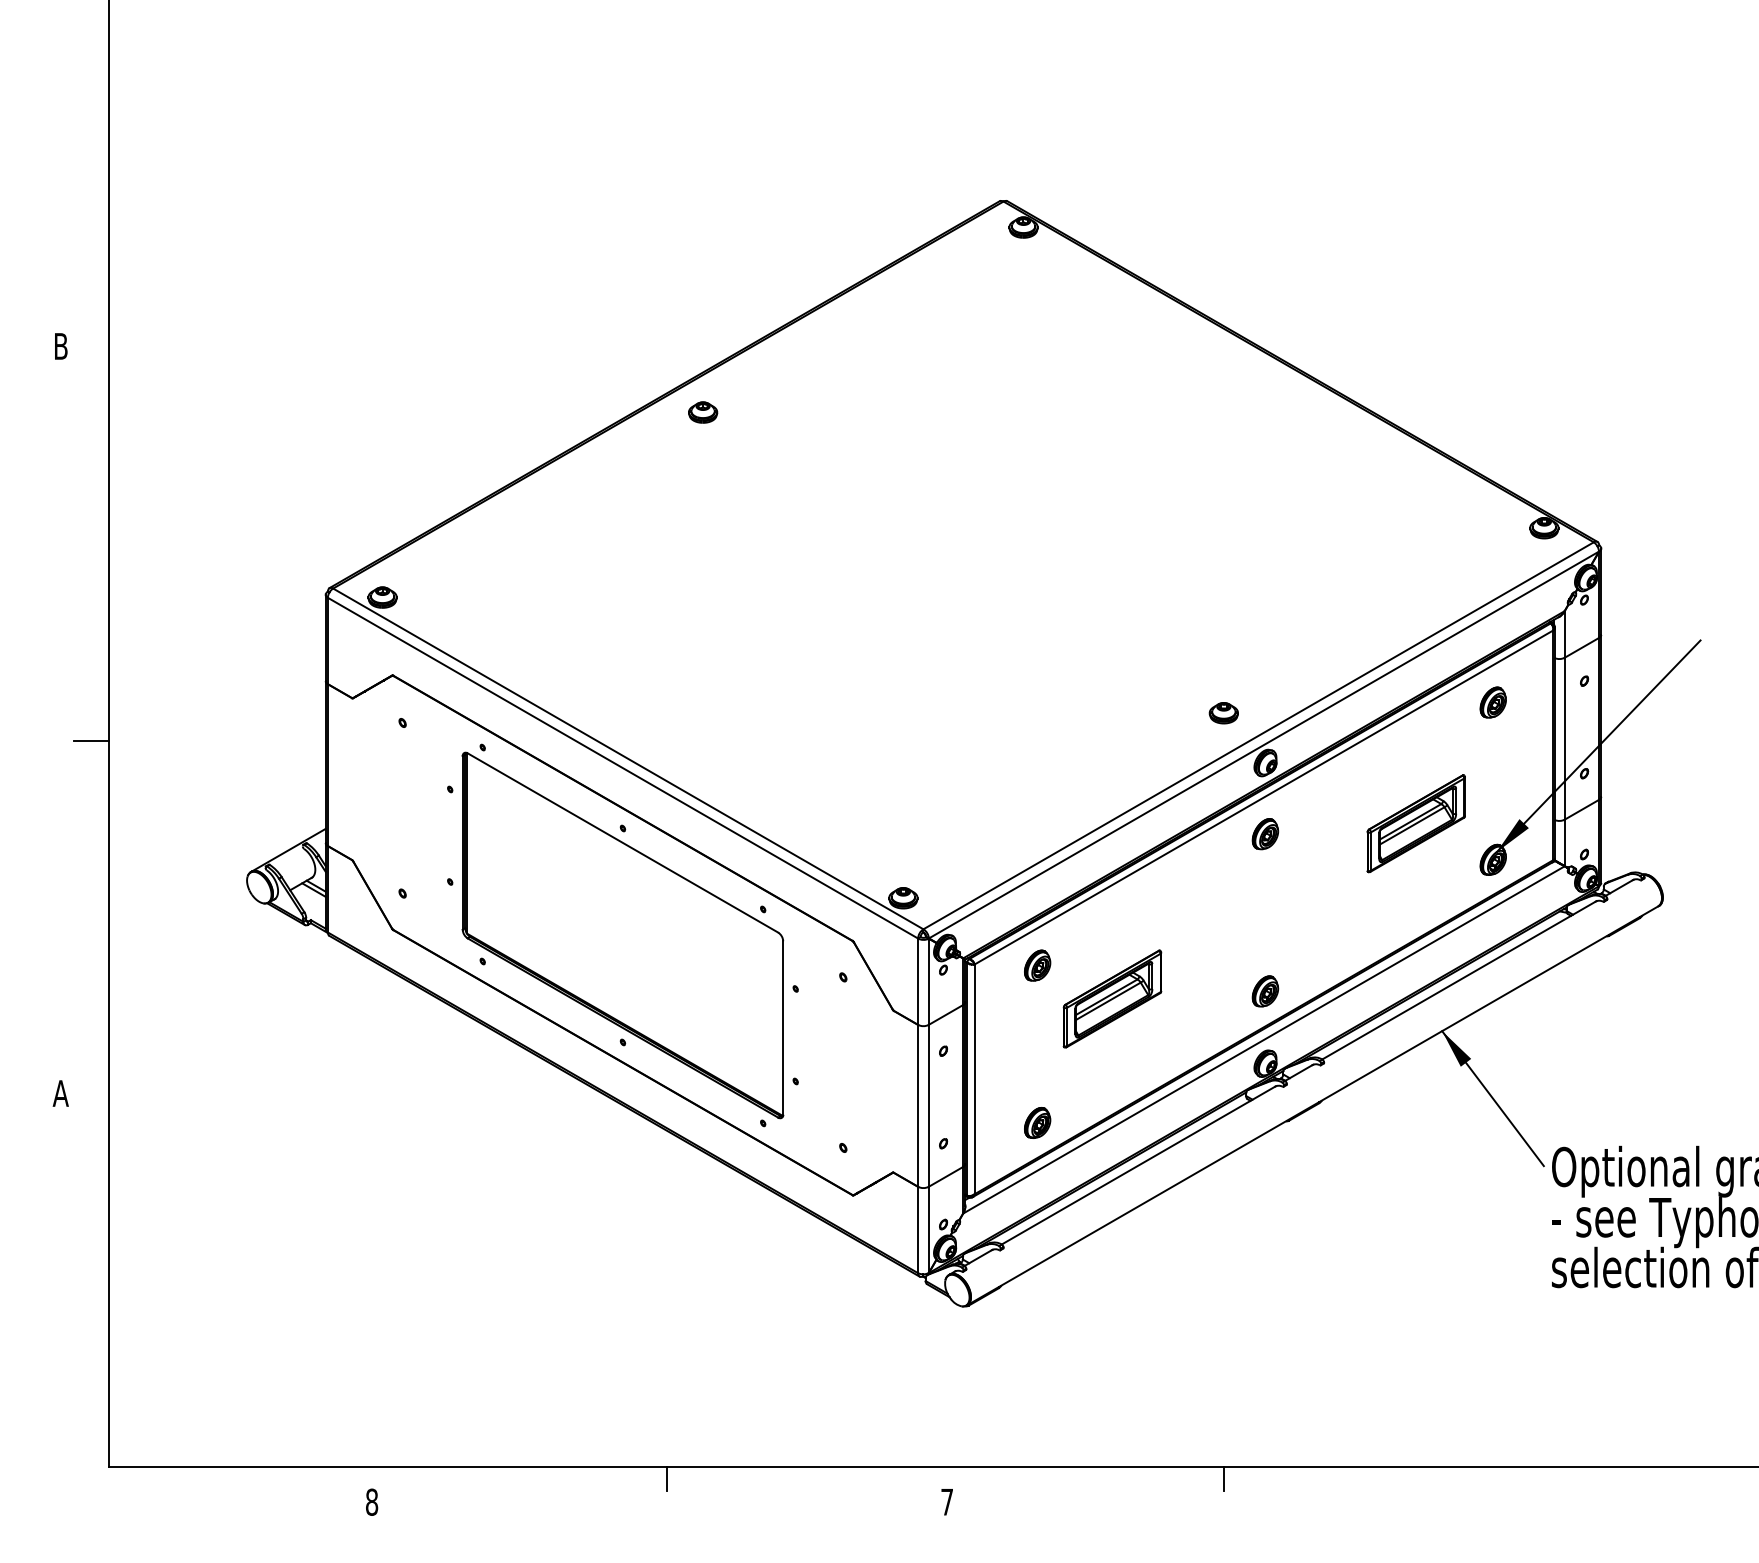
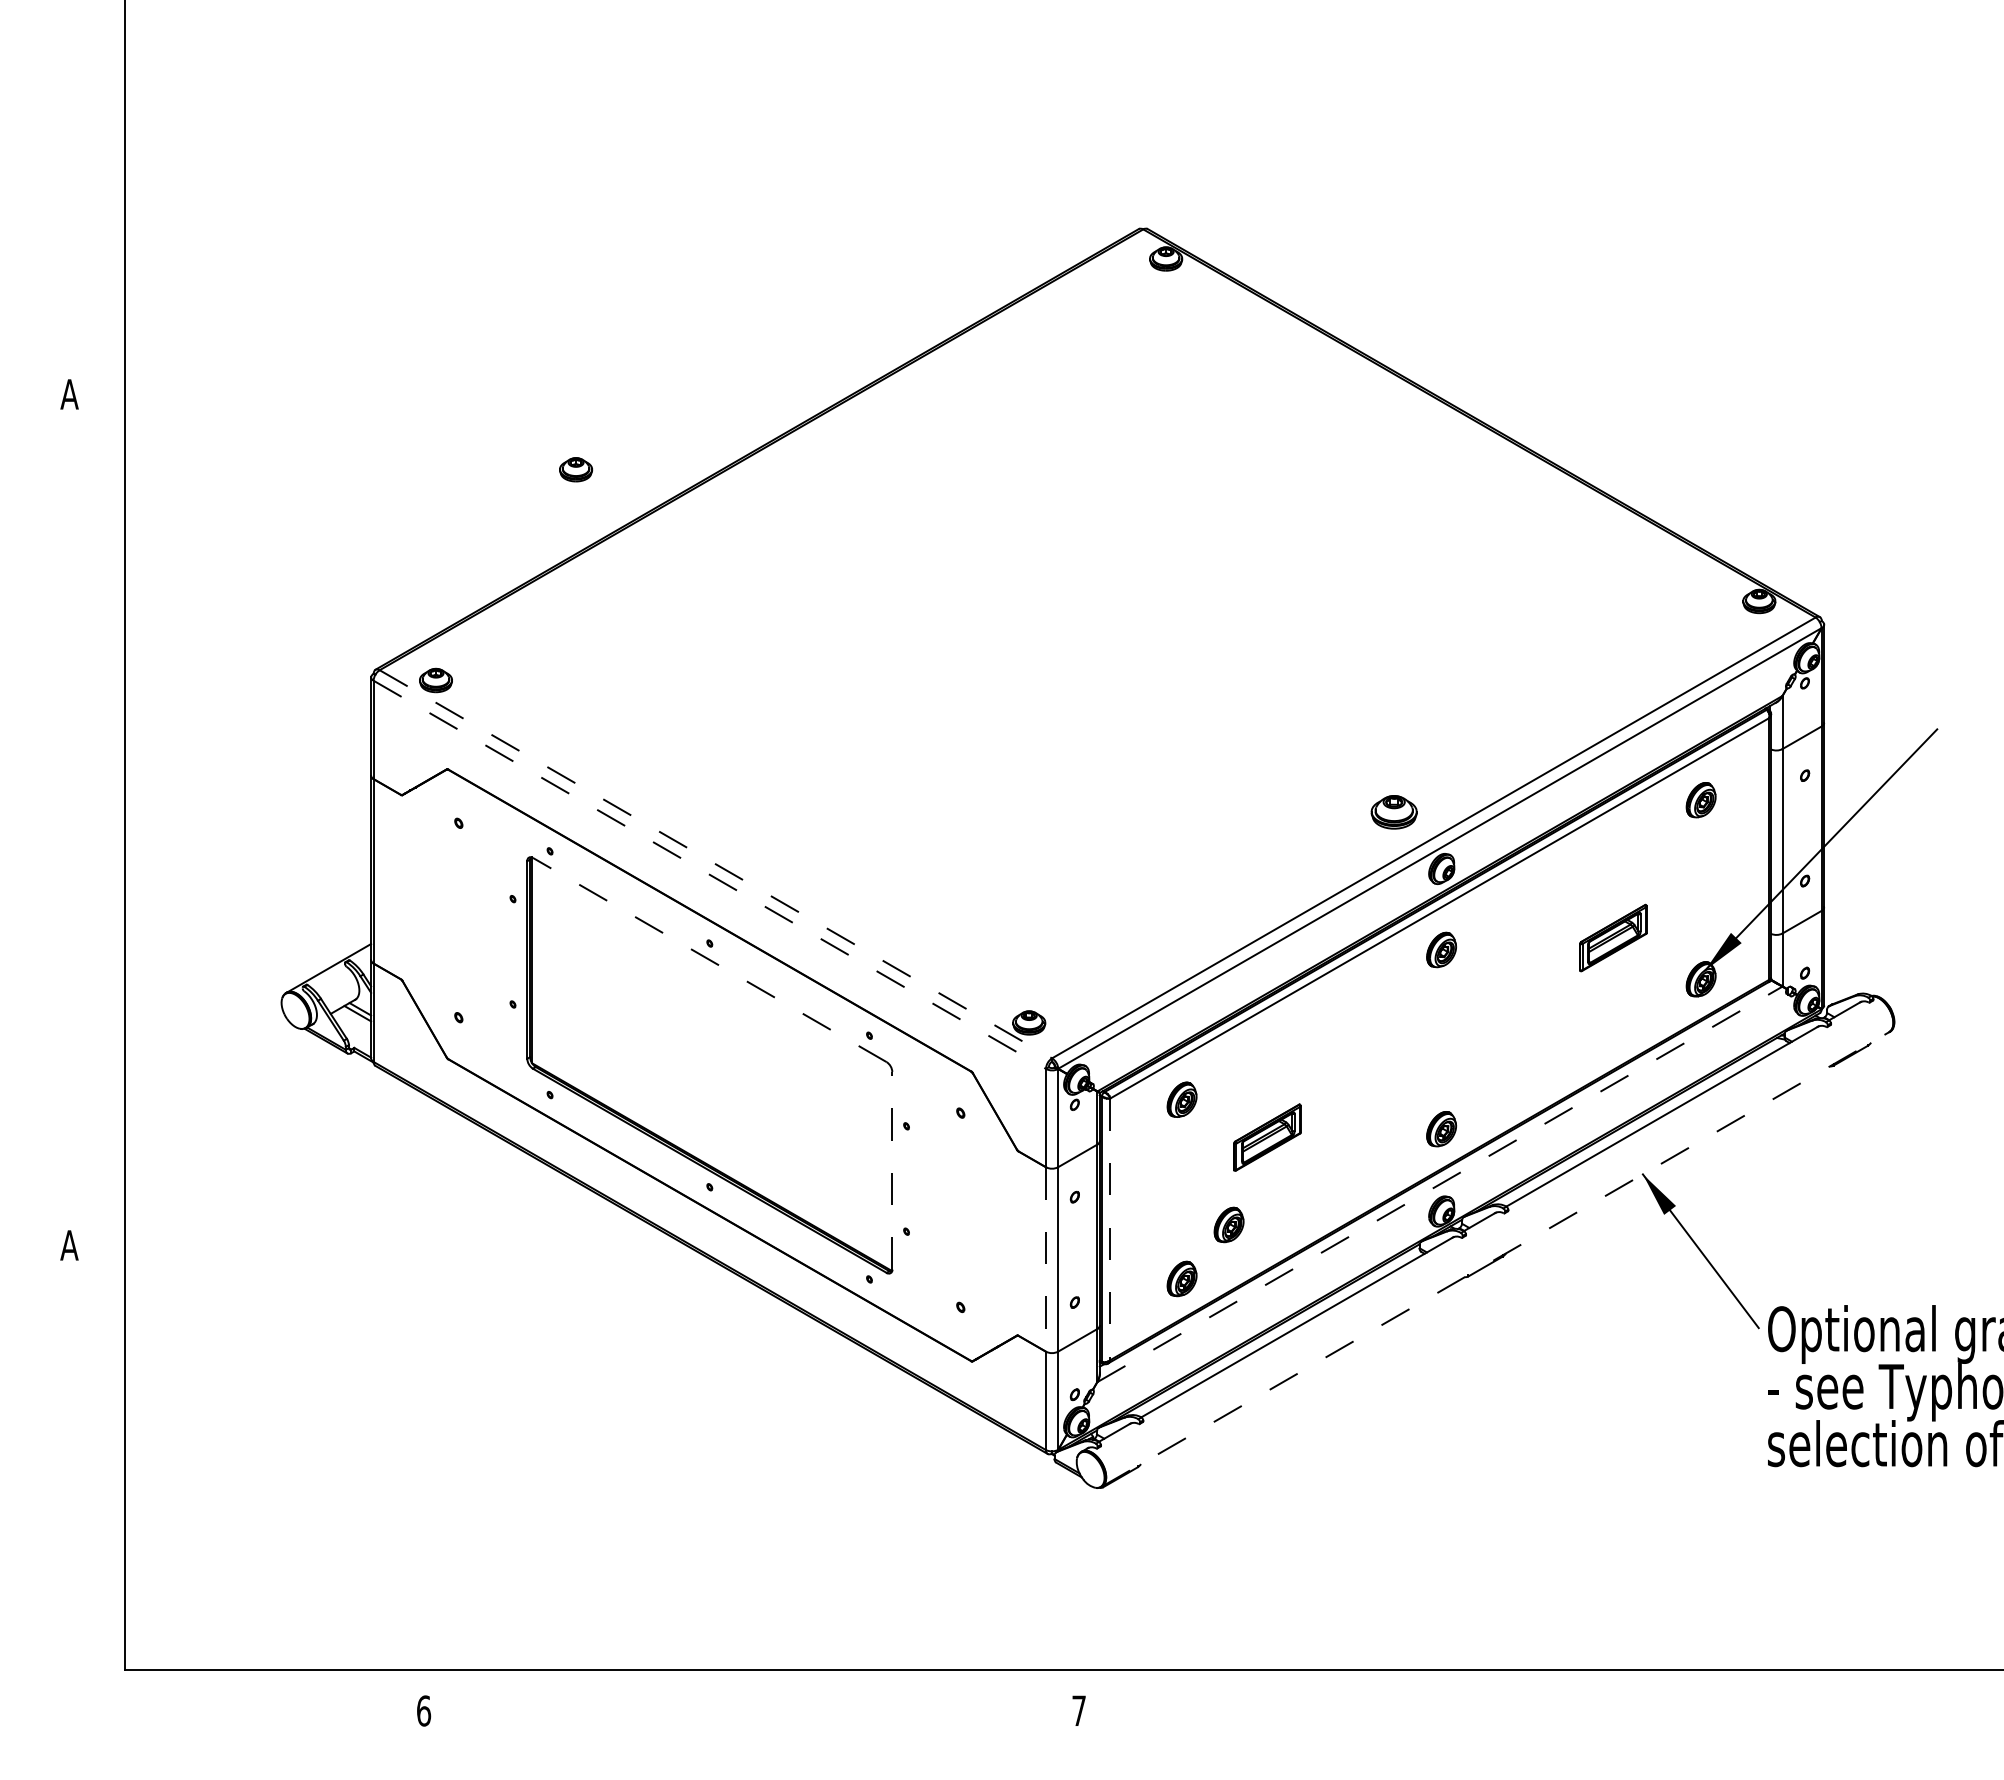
text: (60, 346) -> (69, 394), B -> A
part: (703, 412) -> (576, 469), moved
part: (1224, 712) -> (1394, 811), size x1.4
line: (91, 740) -> (104, 843), removed
line: (628, 759) -> (716, 864), solid -> dashed
line: (623, 768) -> (710, 875), solid -> dashed
part: (1416, 823) -> (1613, 937), size x0.6
line: (622, 842) -> (709, 959), solid -> dashed
part: (1112, 998) -> (1267, 1137), size x0.6
line: (783, 1027) -> (892, 1170), solid -> dashed
line: (1264, 1040) -> (1440, 1184), solid -> dashed
part: (1078, 1075) -> (1228, 1224), added
line: (974, 1079) -> (1110, 1229), solid -> dashed
line: (917, 1105) -> (1045, 1259), solid -> dashed
line: (1313, 1105) -> (1496, 1259), solid -> dashed
line: (666, 1478) -> (759, 1683), removed
line: (1224, 1478) -> (1394, 1683), removed
text: (372, 1501) -> (424, 1710), 8 -> 6

